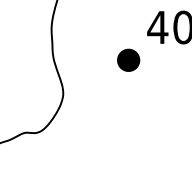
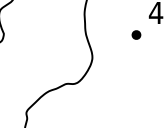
part: (128, 59) -> (136, 34), size x0.62

